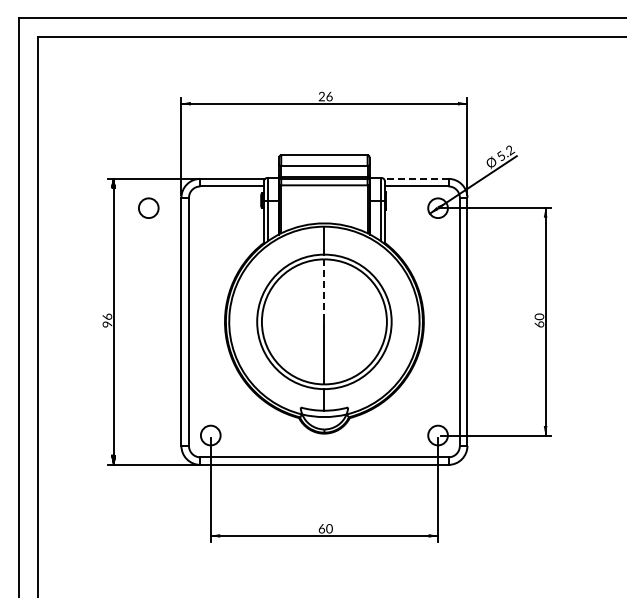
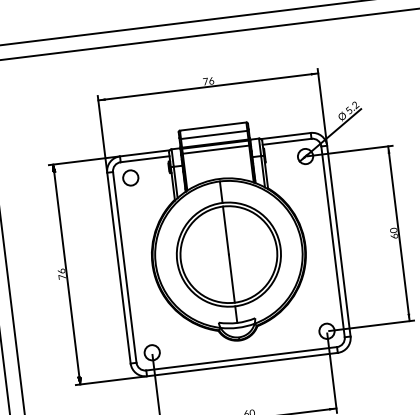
text: (321, 96) -> (205, 81), 26 -> 76
line: (415, 178) -> (285, 135), dashed -> solid
circle: (148, 207) -> (130, 177), moved
line: (324, 291) -> (226, 231), dashed -> solid
text: (106, 324) -> (61, 277), 96 -> 76

